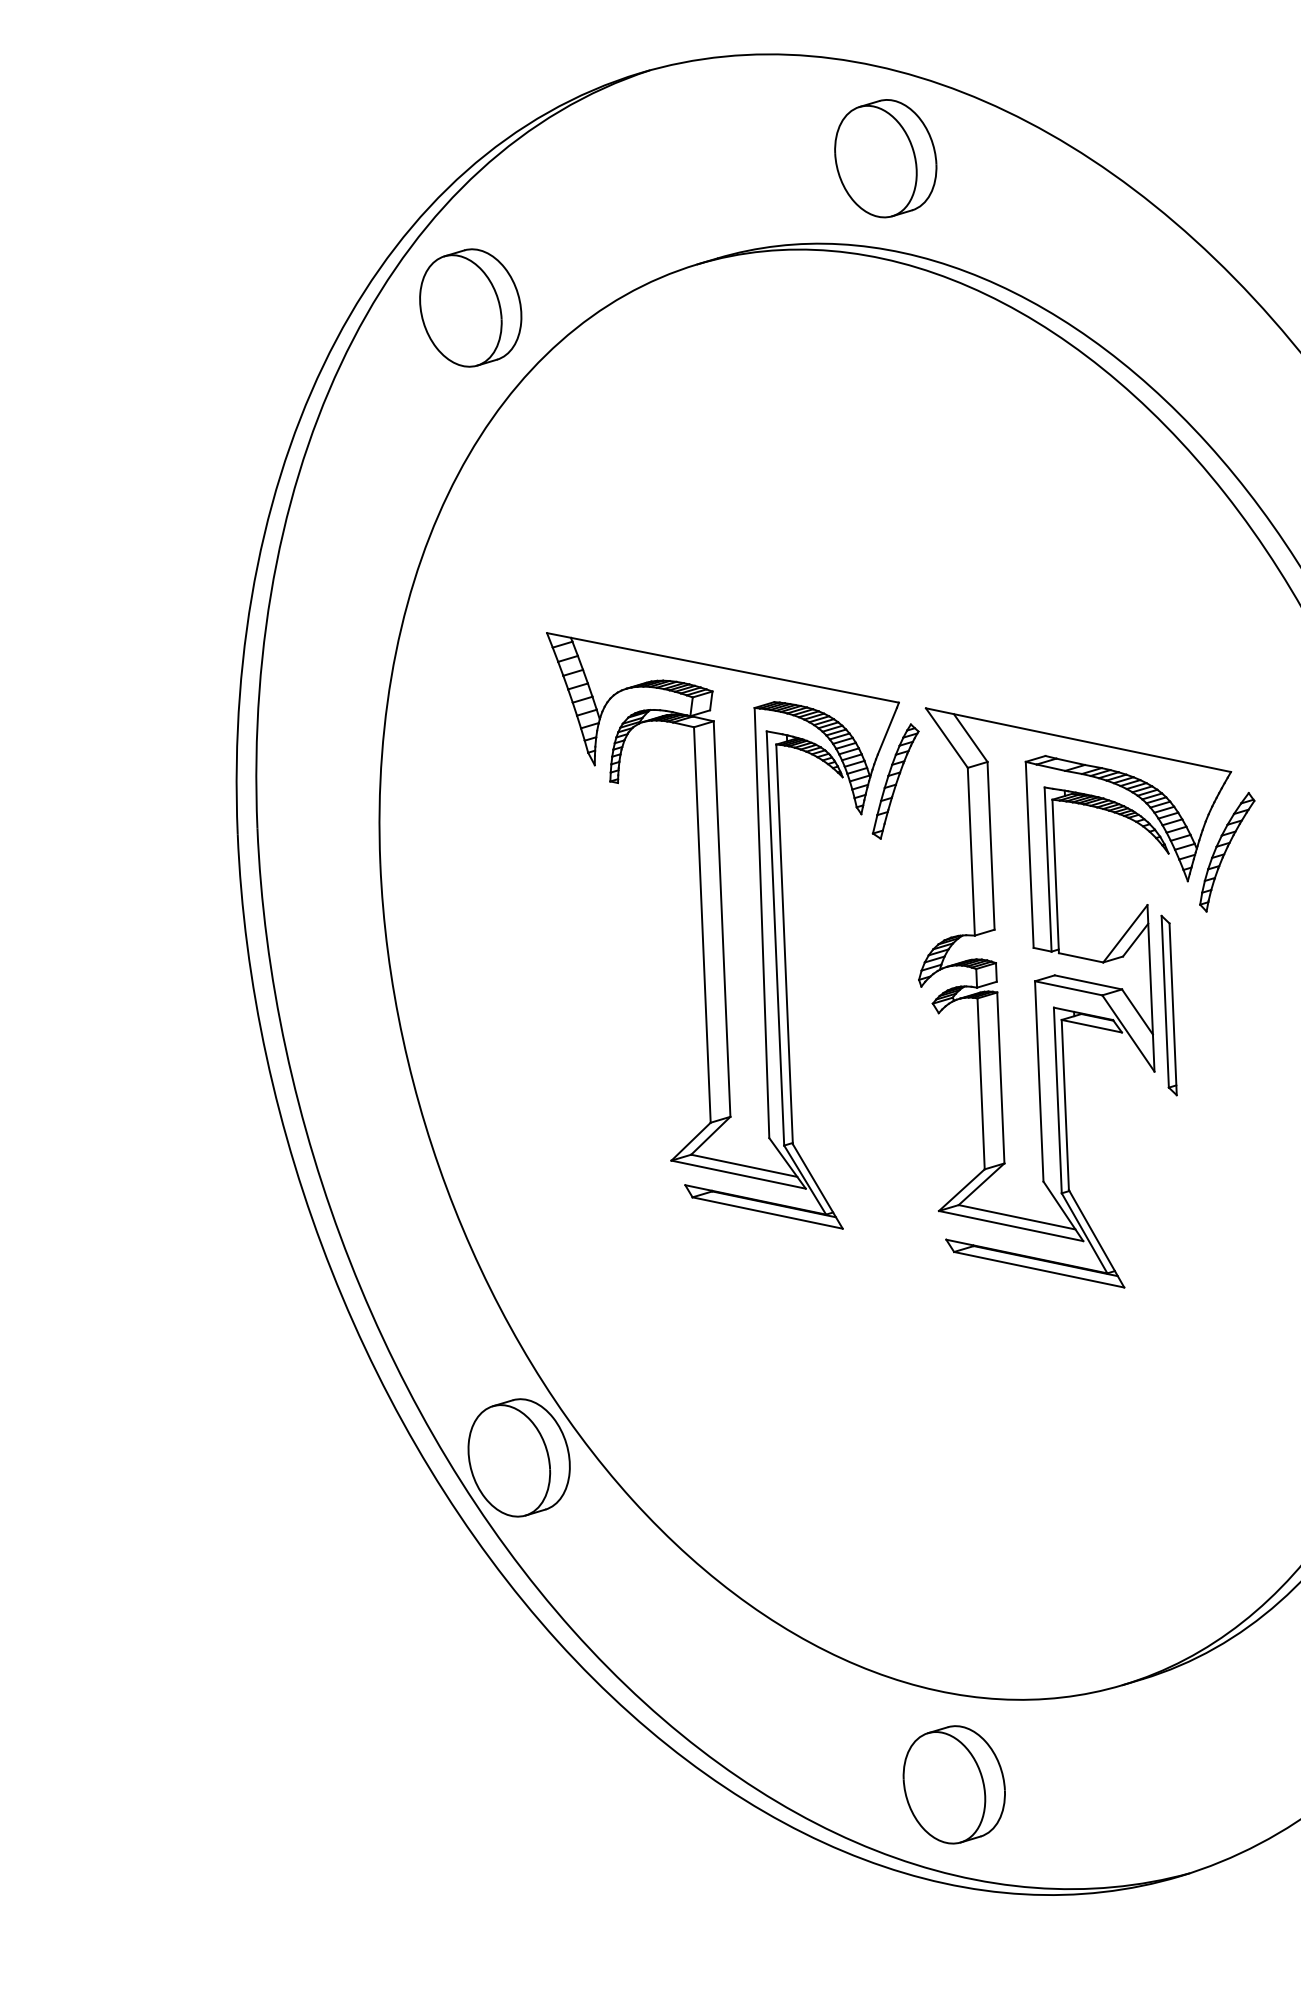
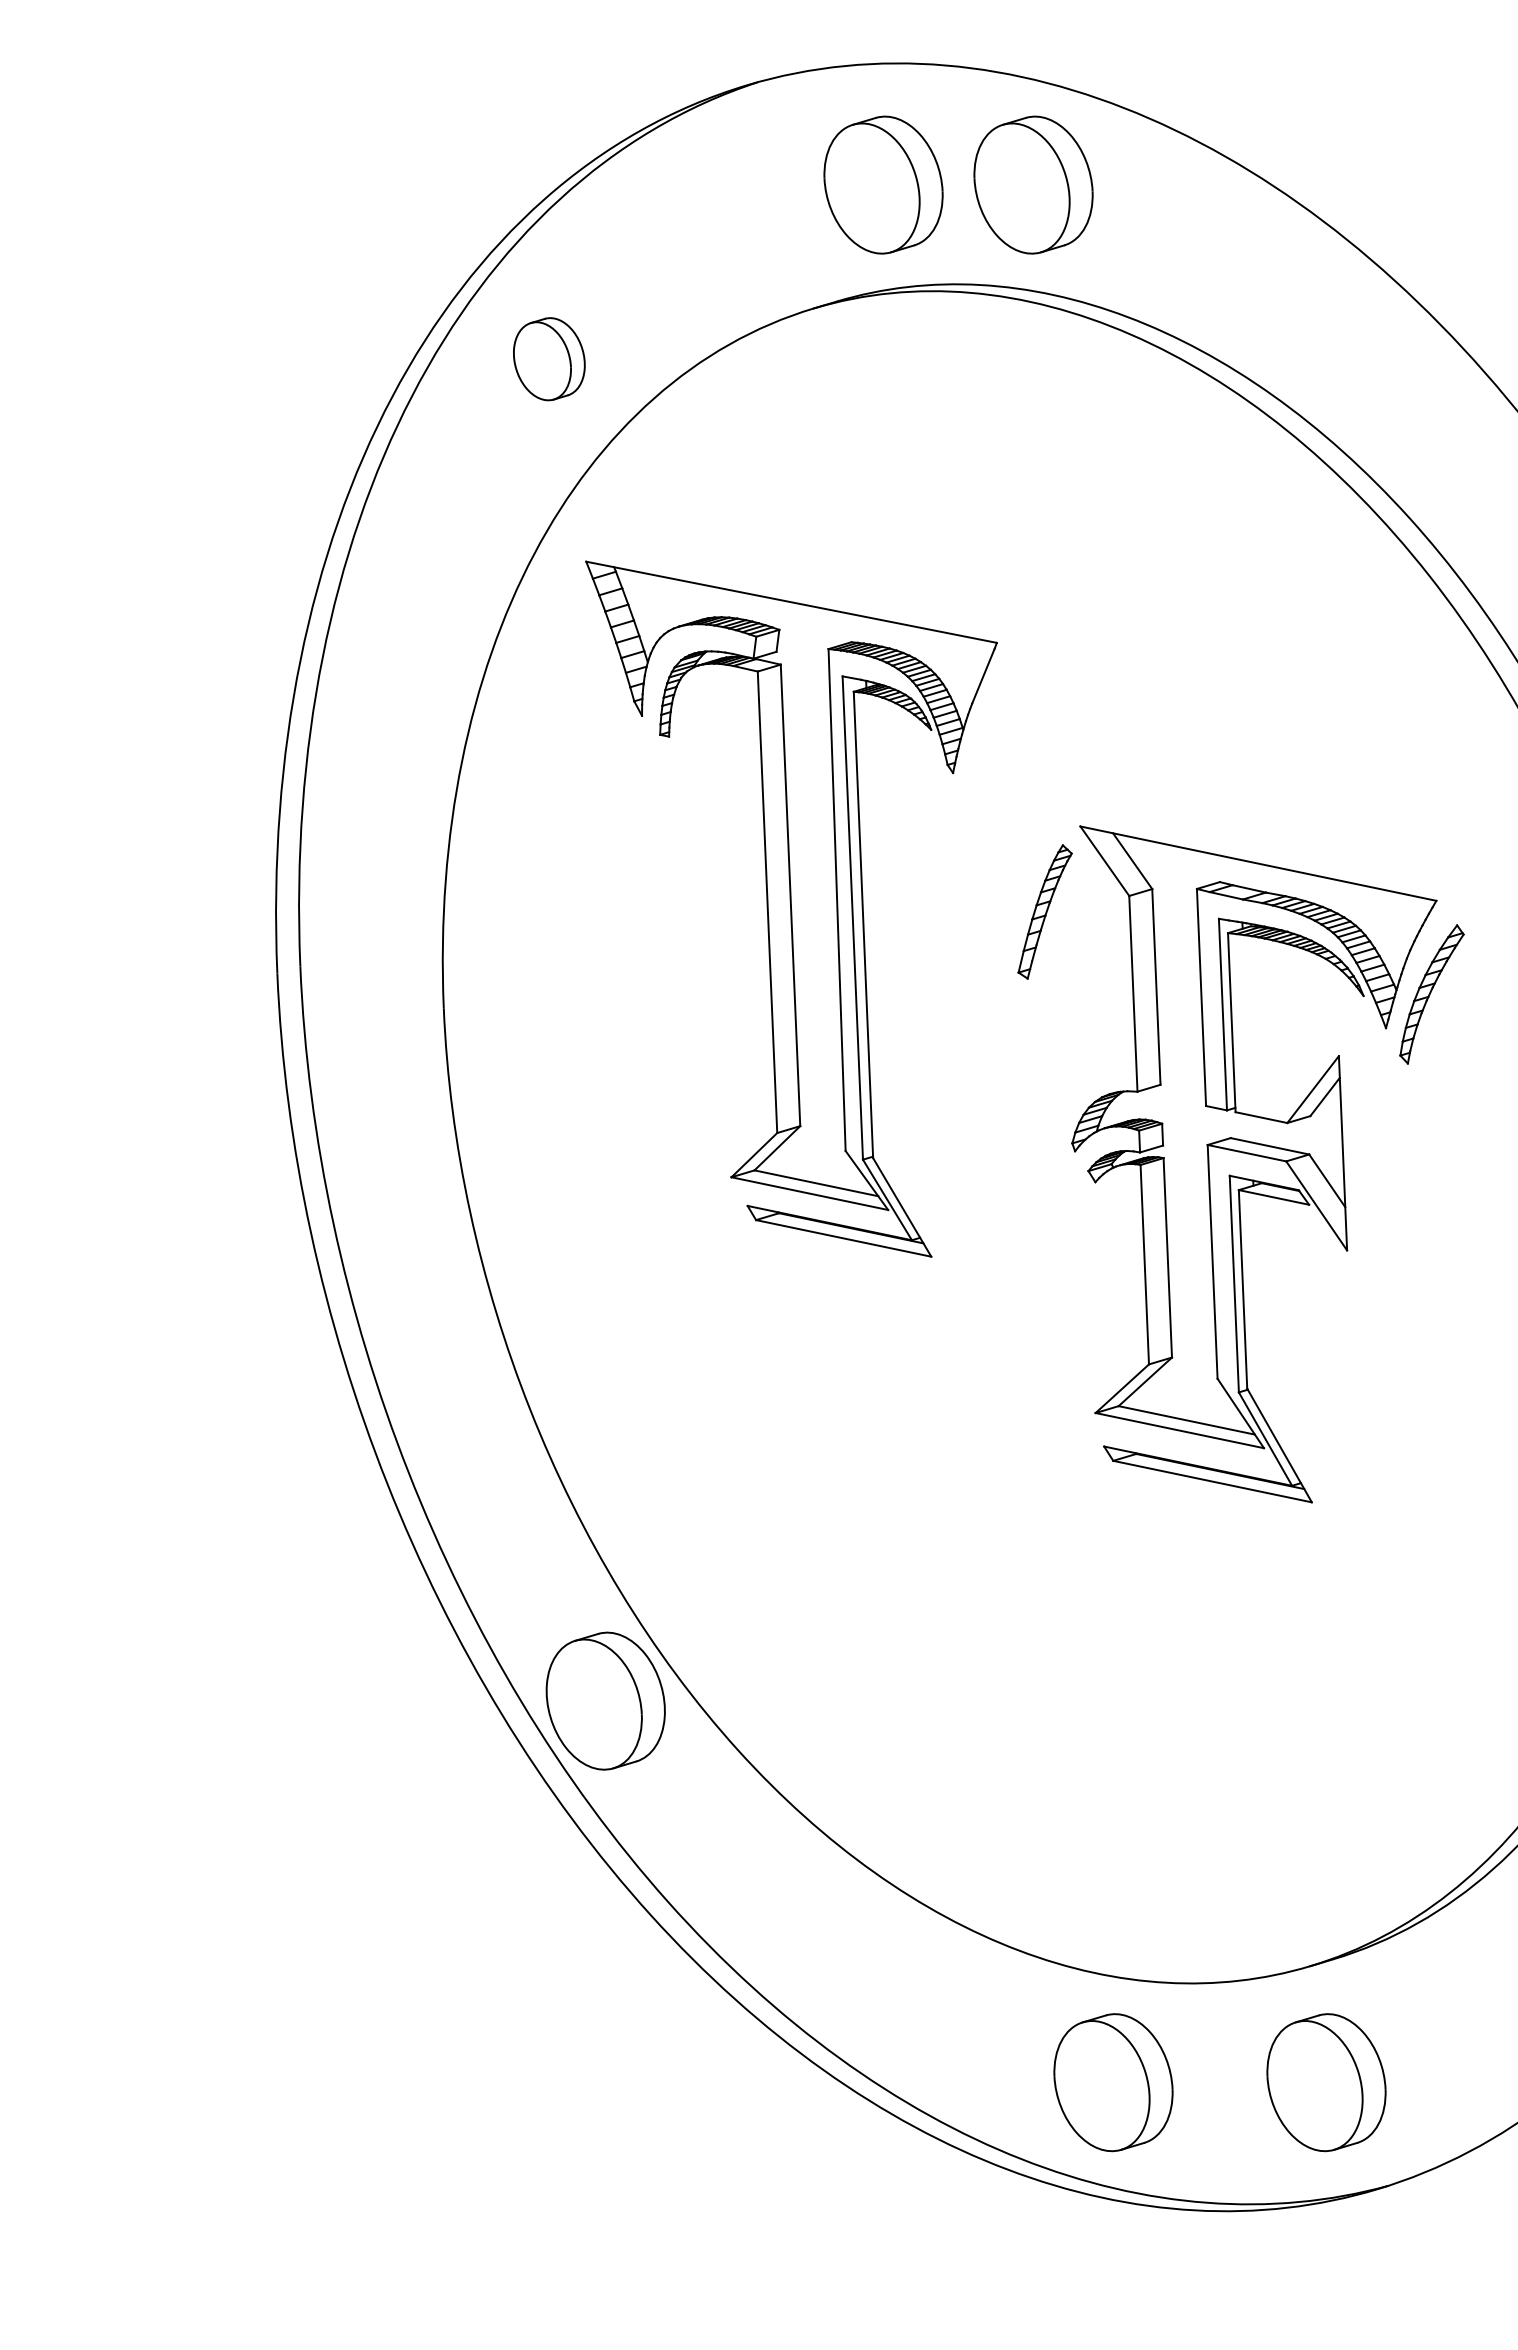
part: (757, 158) -> (883, 184), added
part: (470, 307) -> (549, 358), size x0.6
part: (722, 930) -> (791, 908), moved
part: (1169, 1004) -> (1364, 1172), removed
part: (1136, 1784) -> (1326, 2082), added

